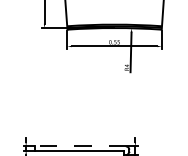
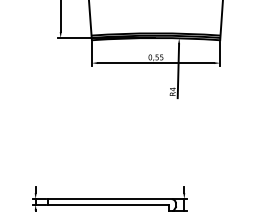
line: (79, 146) -> (108, 199), dashed -> solid

